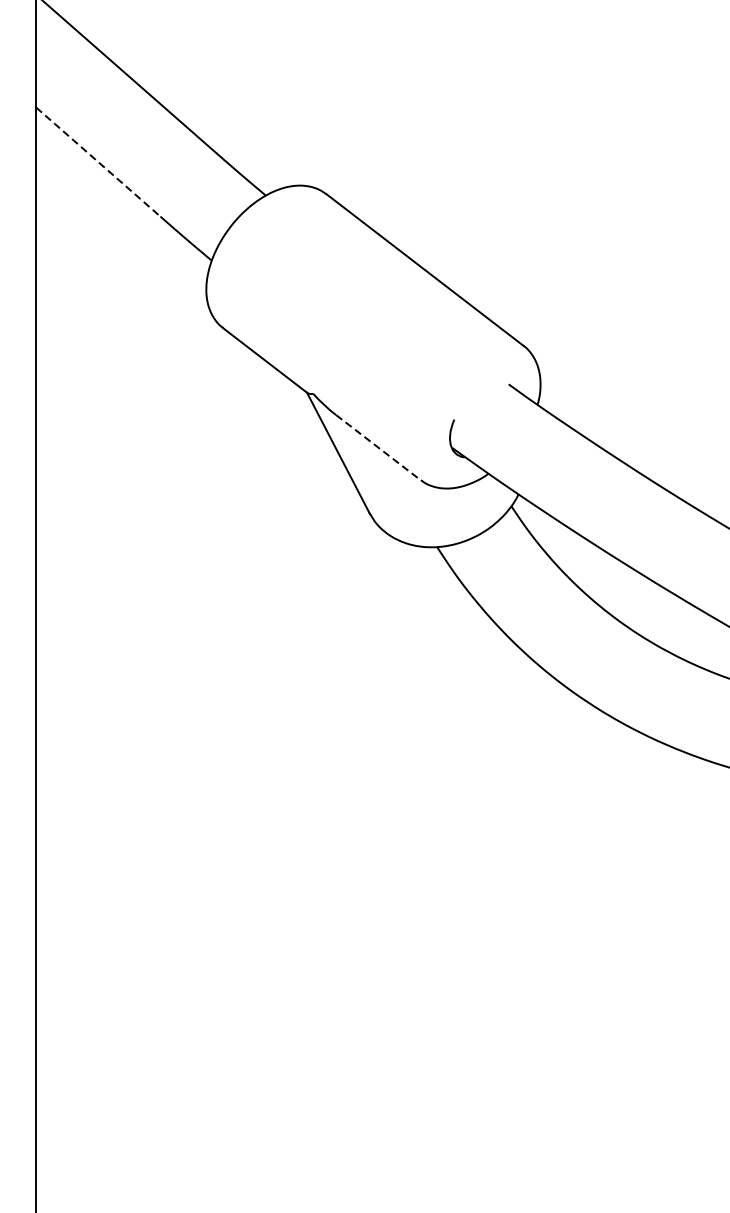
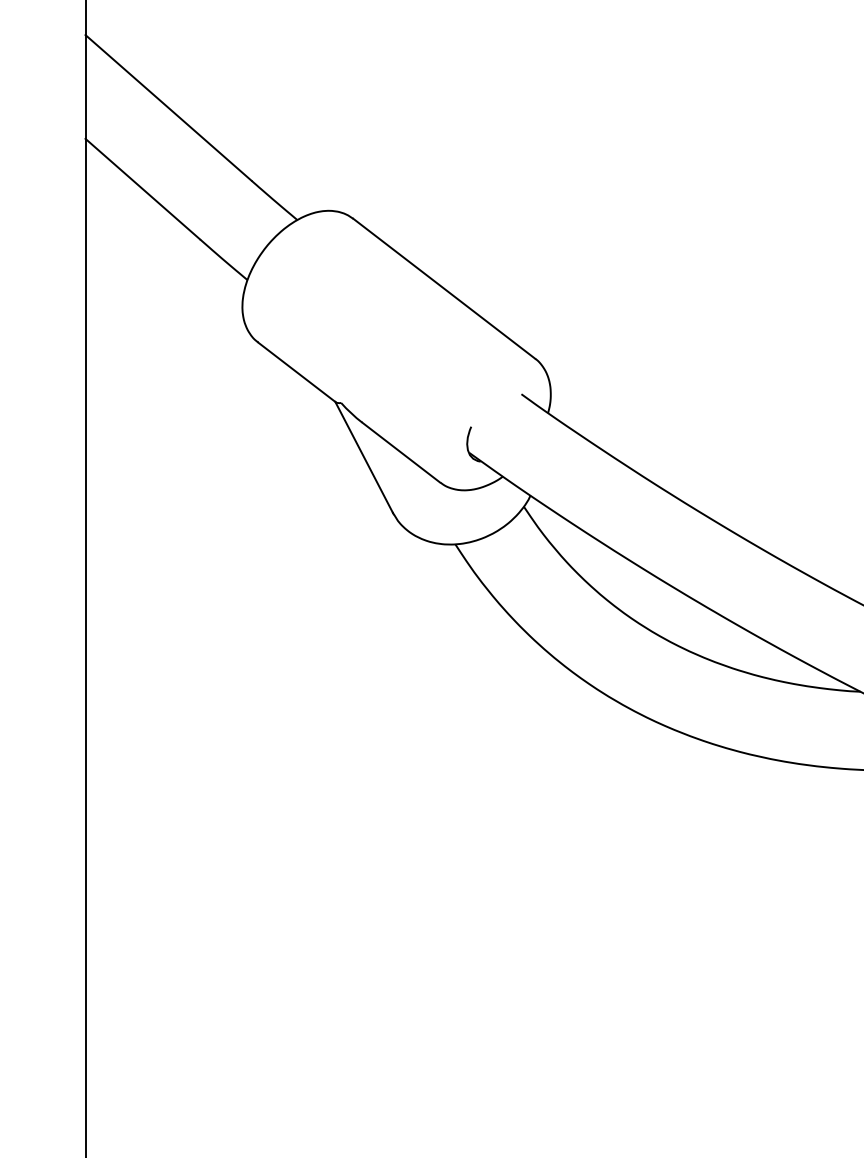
line: (99, 162) -> (143, 189), dashed -> solid
line: (378, 447) -> (401, 452), dashed -> solid

